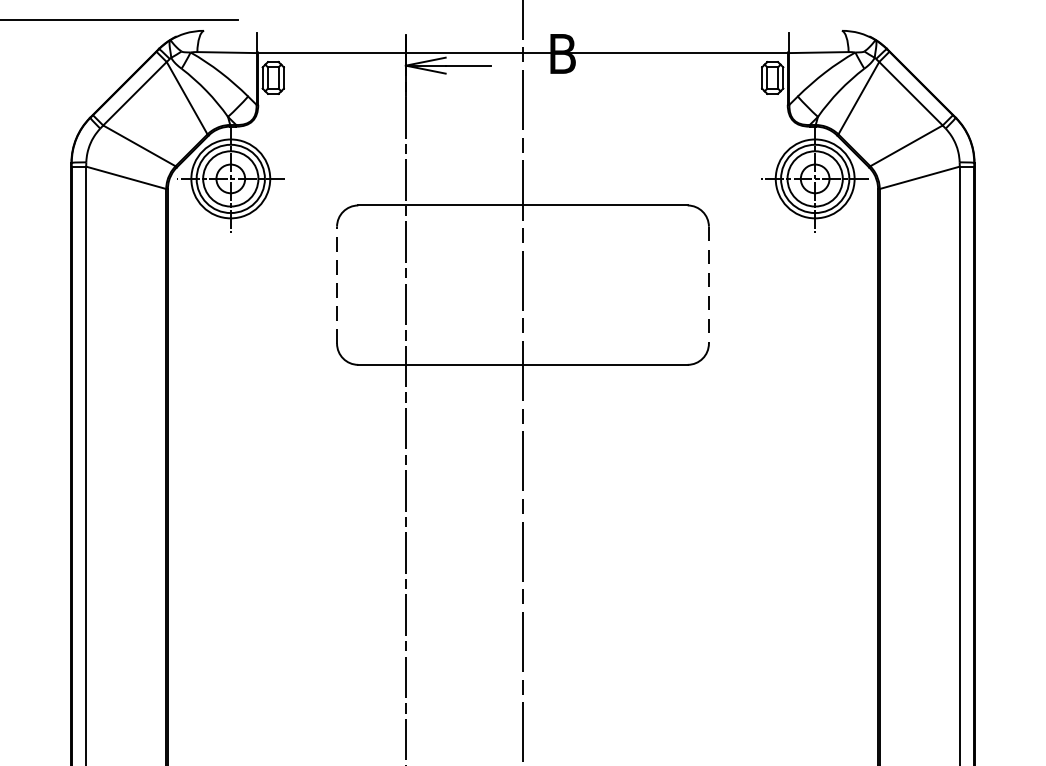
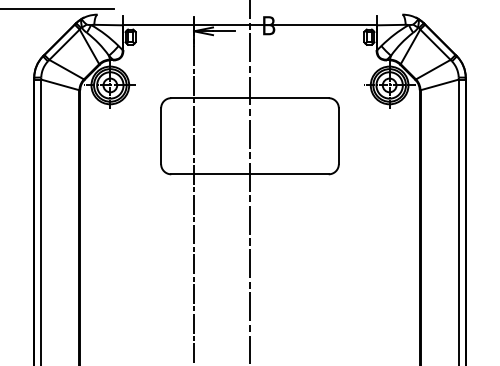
line: (337, 285) -> (161, 136), dashed -> solid
line: (708, 285) -> (338, 136), dashed -> solid

